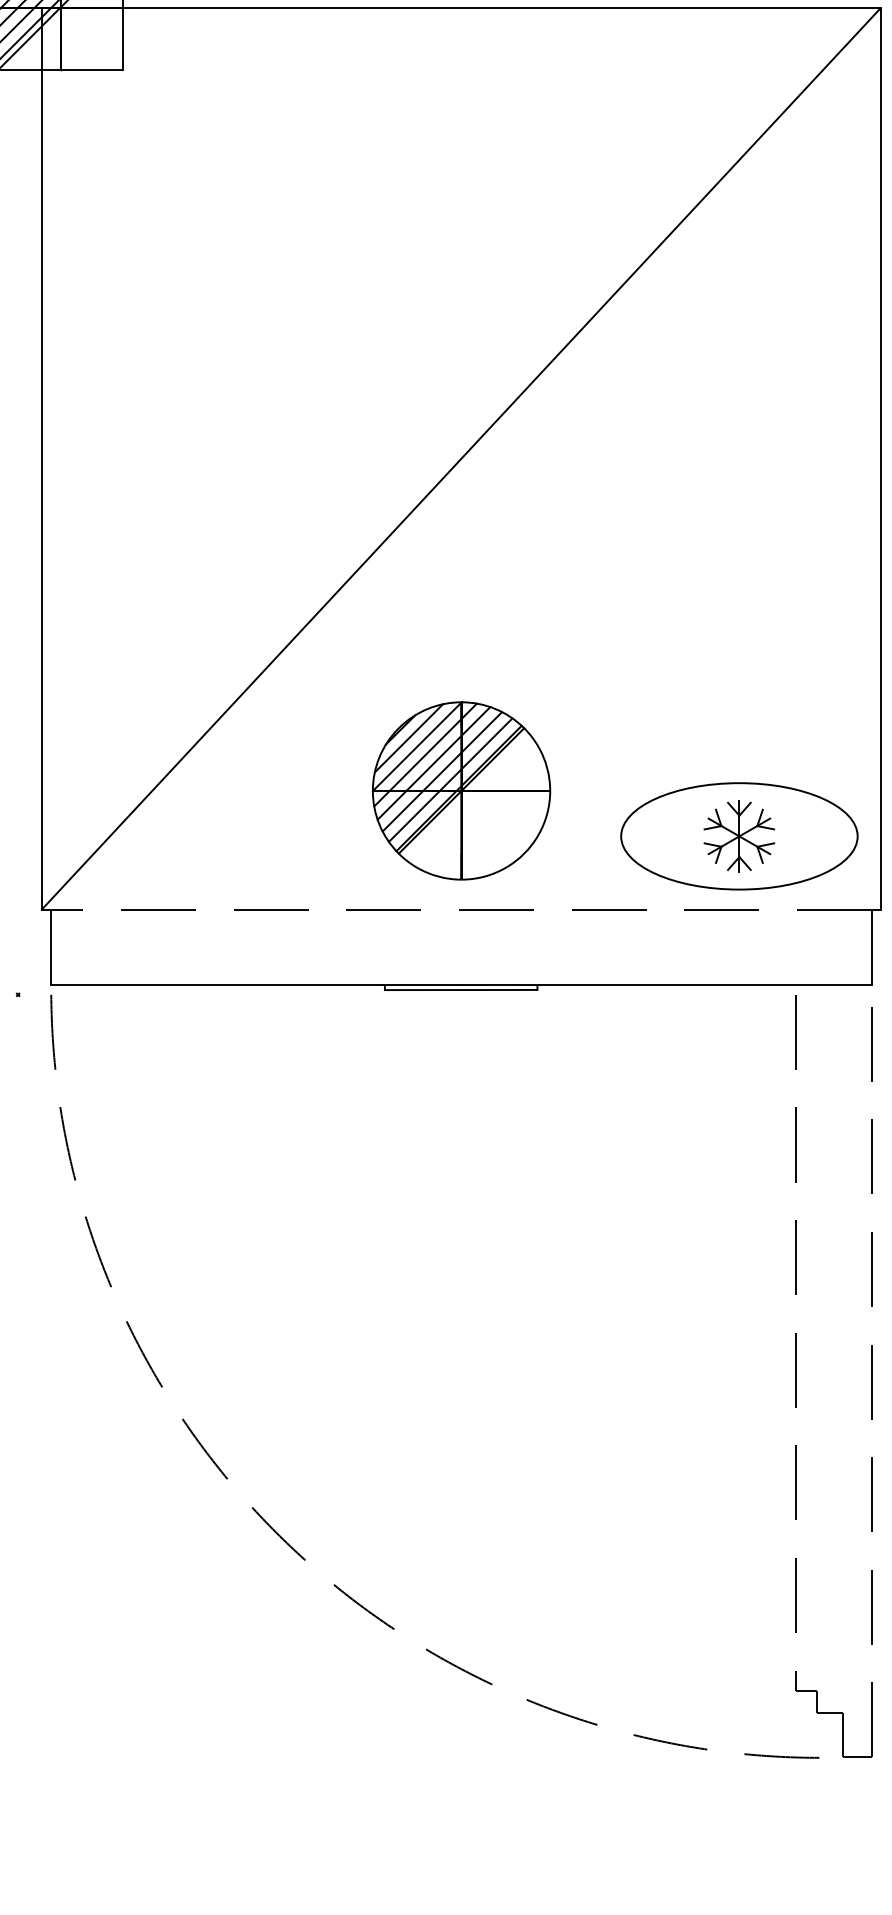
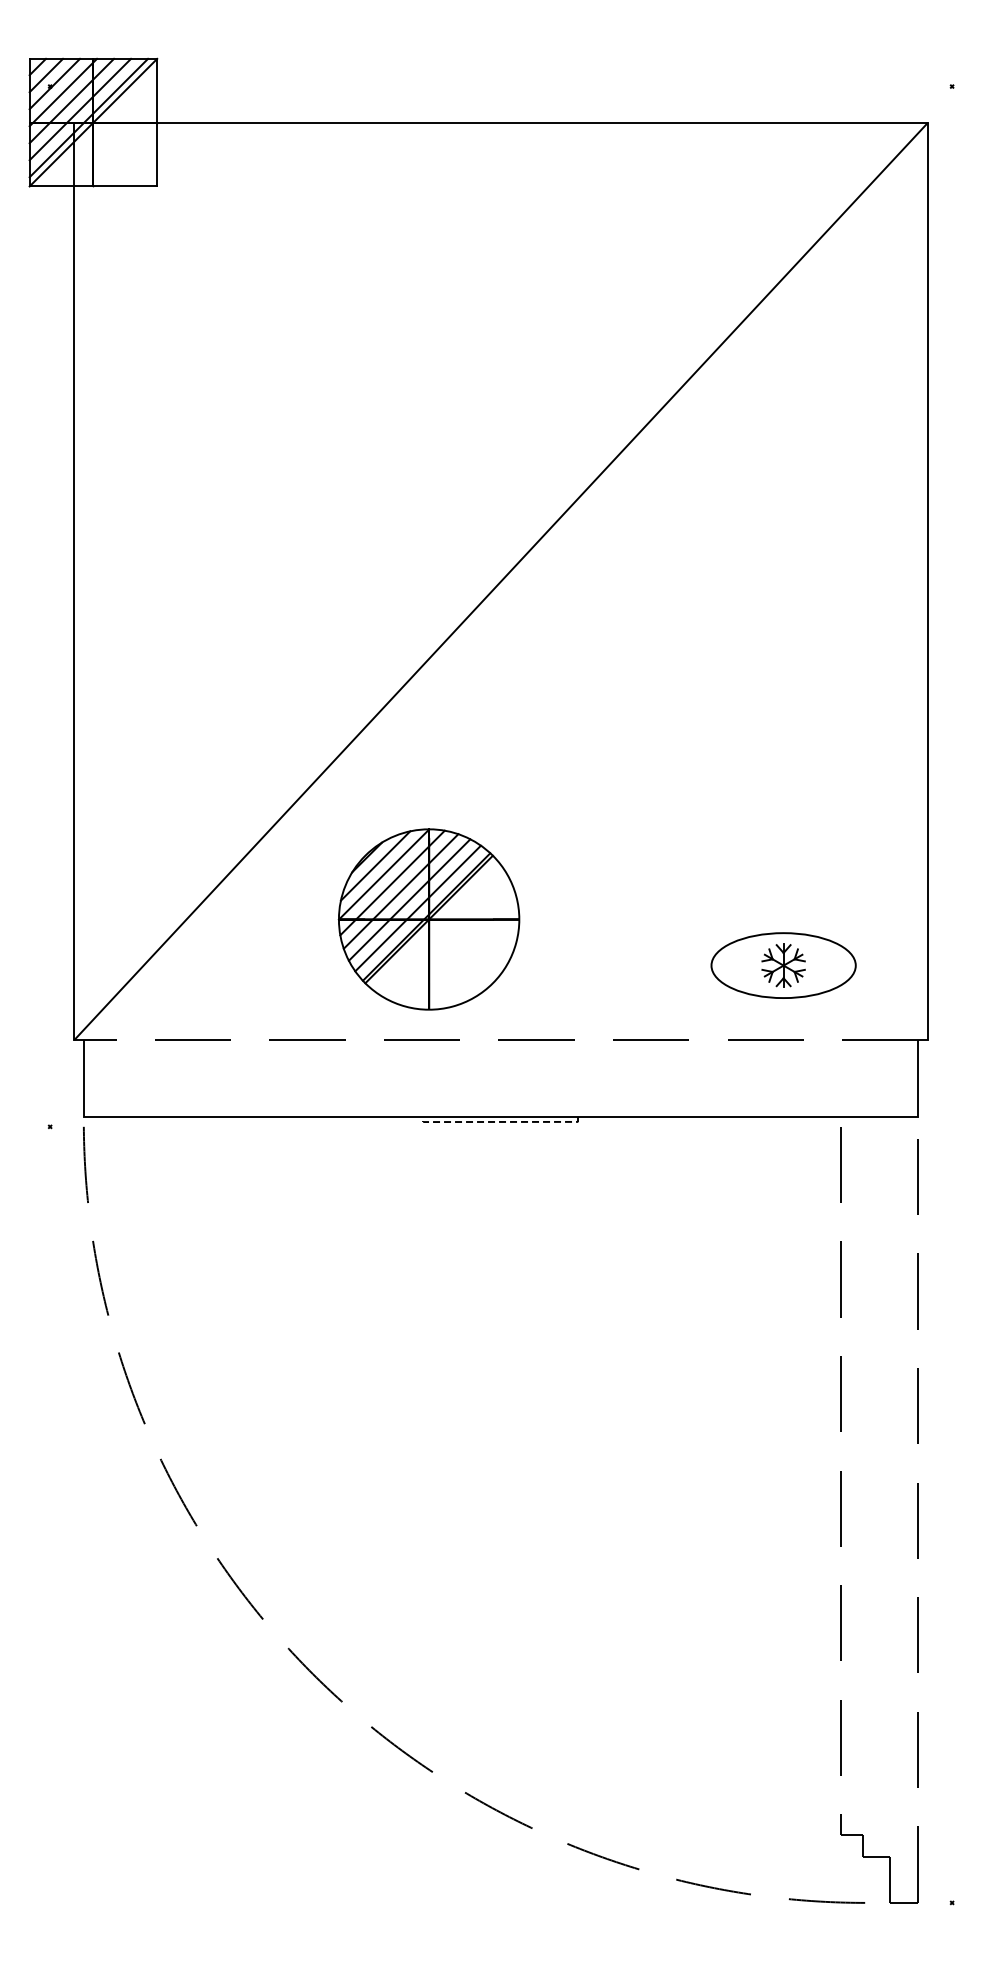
part: (460, 790) -> (428, 919), moved
part: (739, 836) -> (783, 965), size x0.6
line: (460, 989) -> (500, 1121), solid -> dashed

